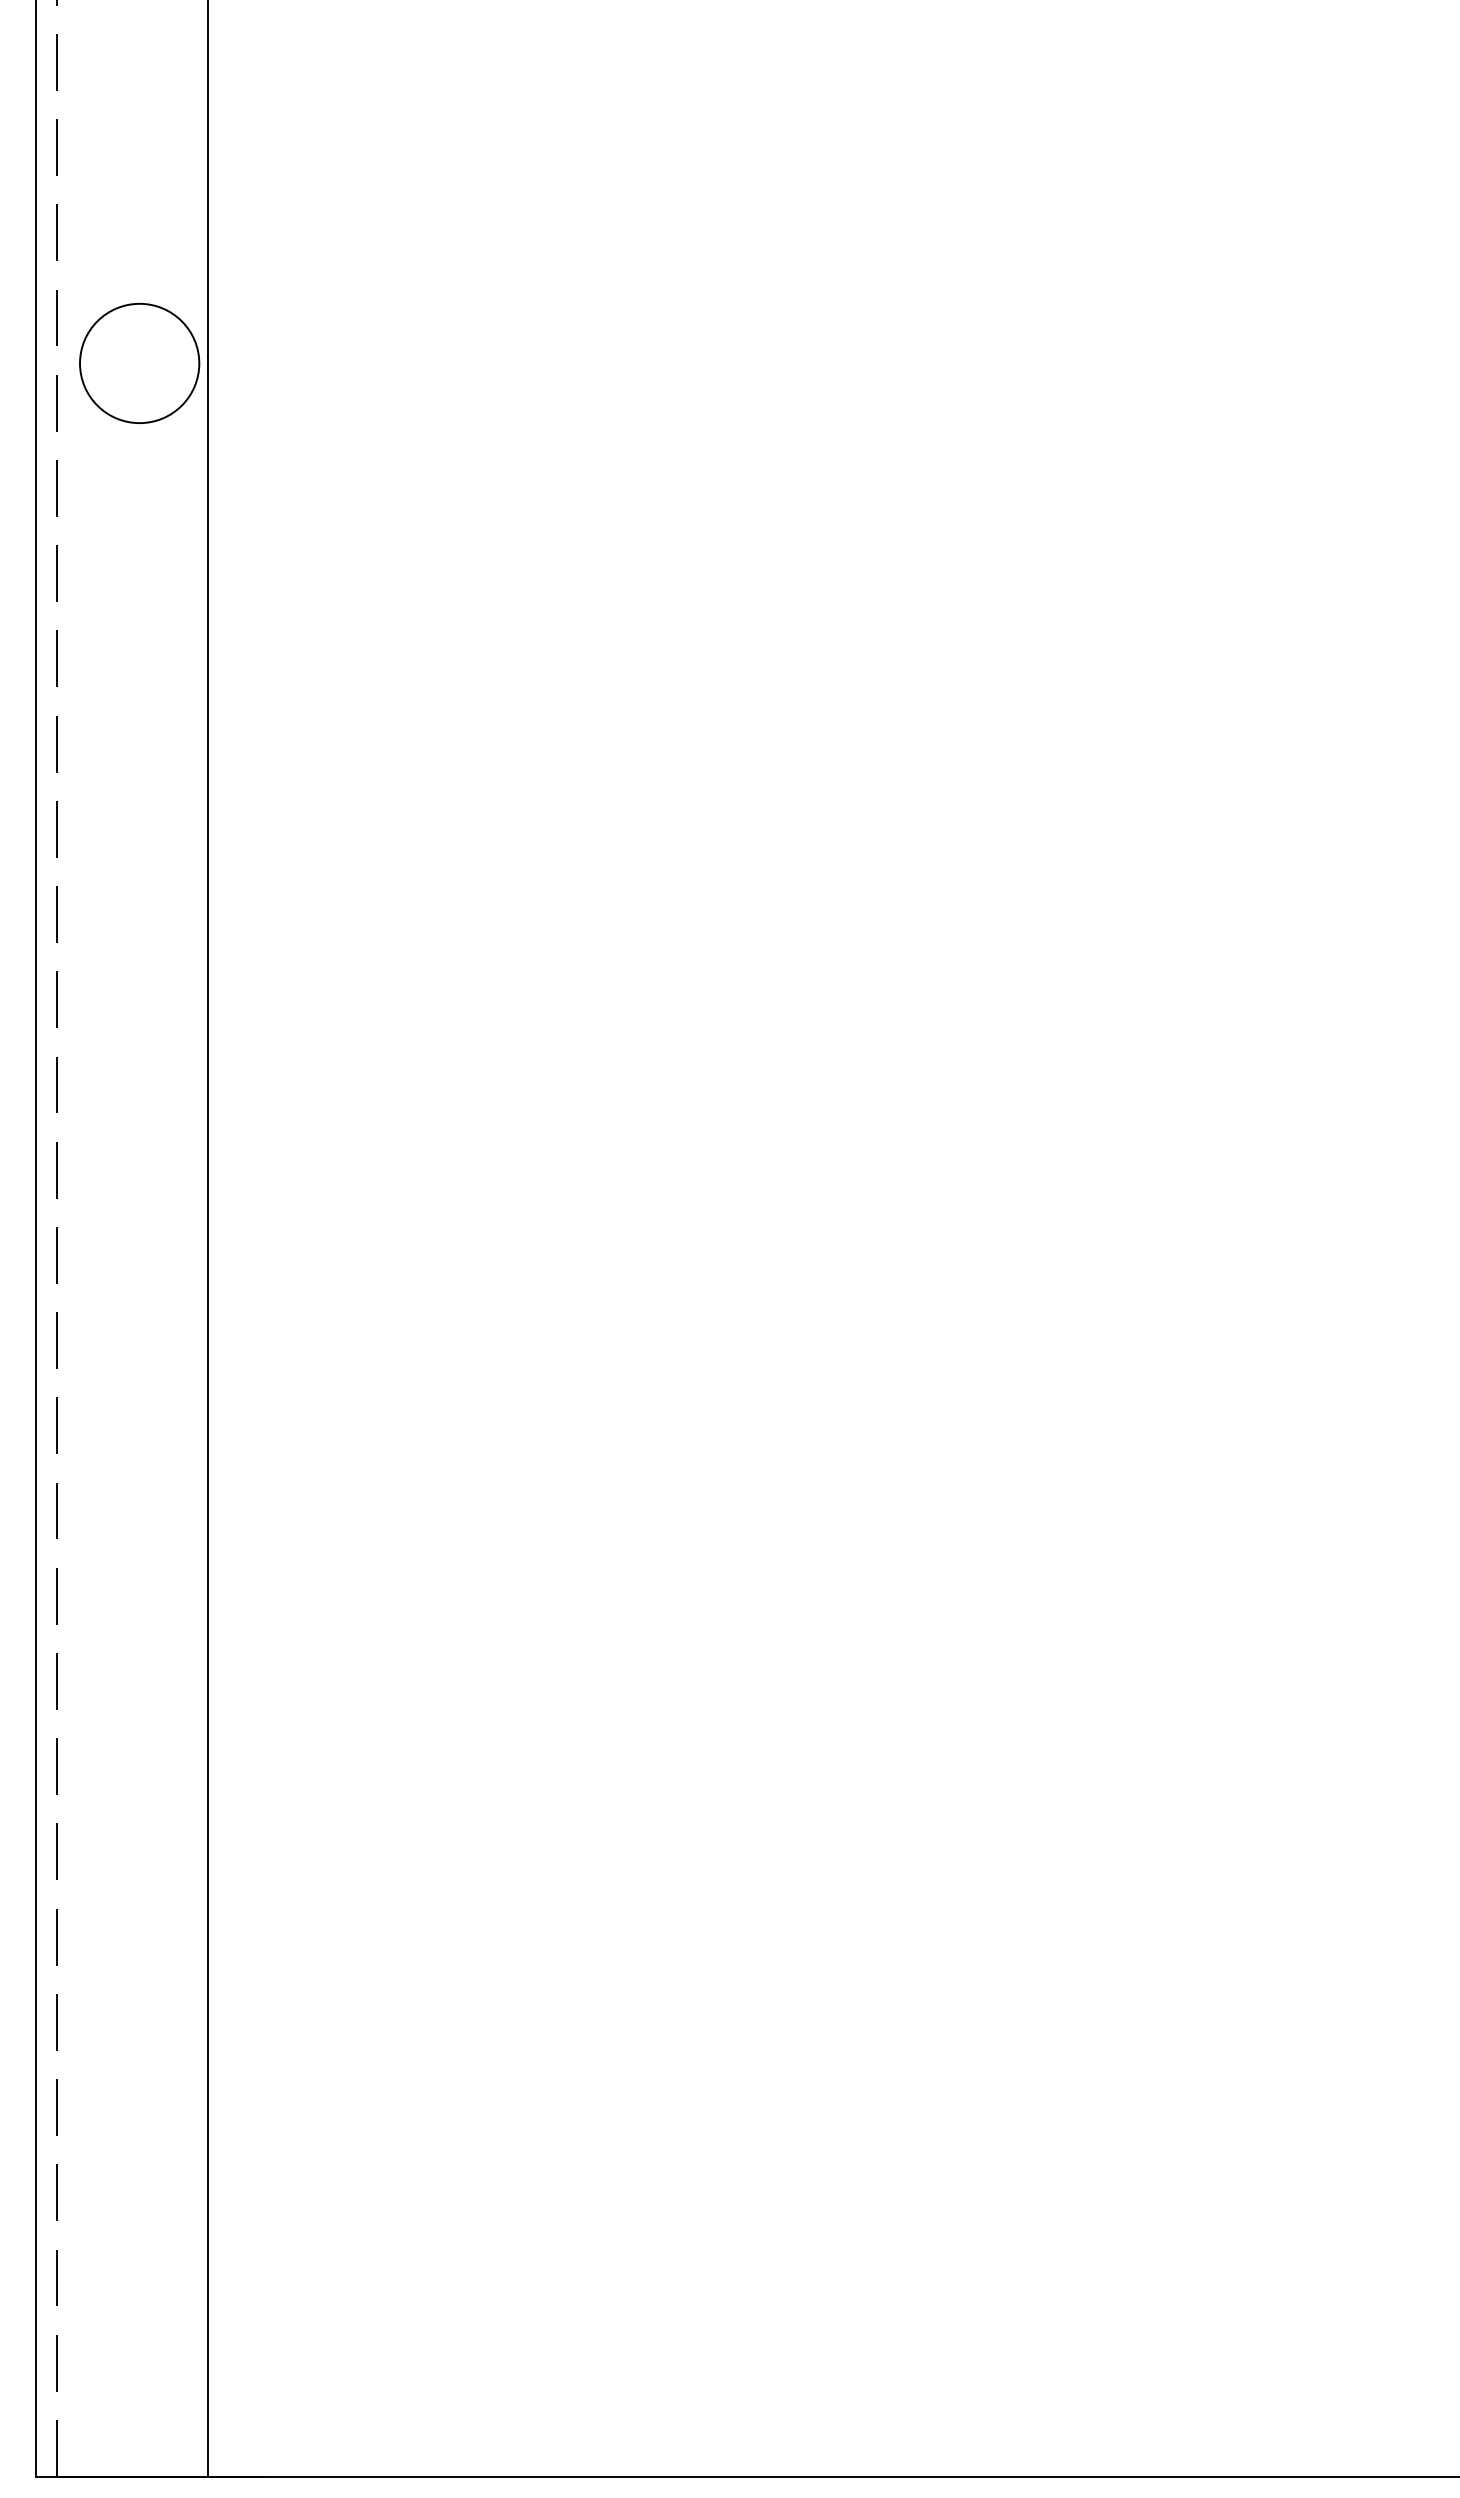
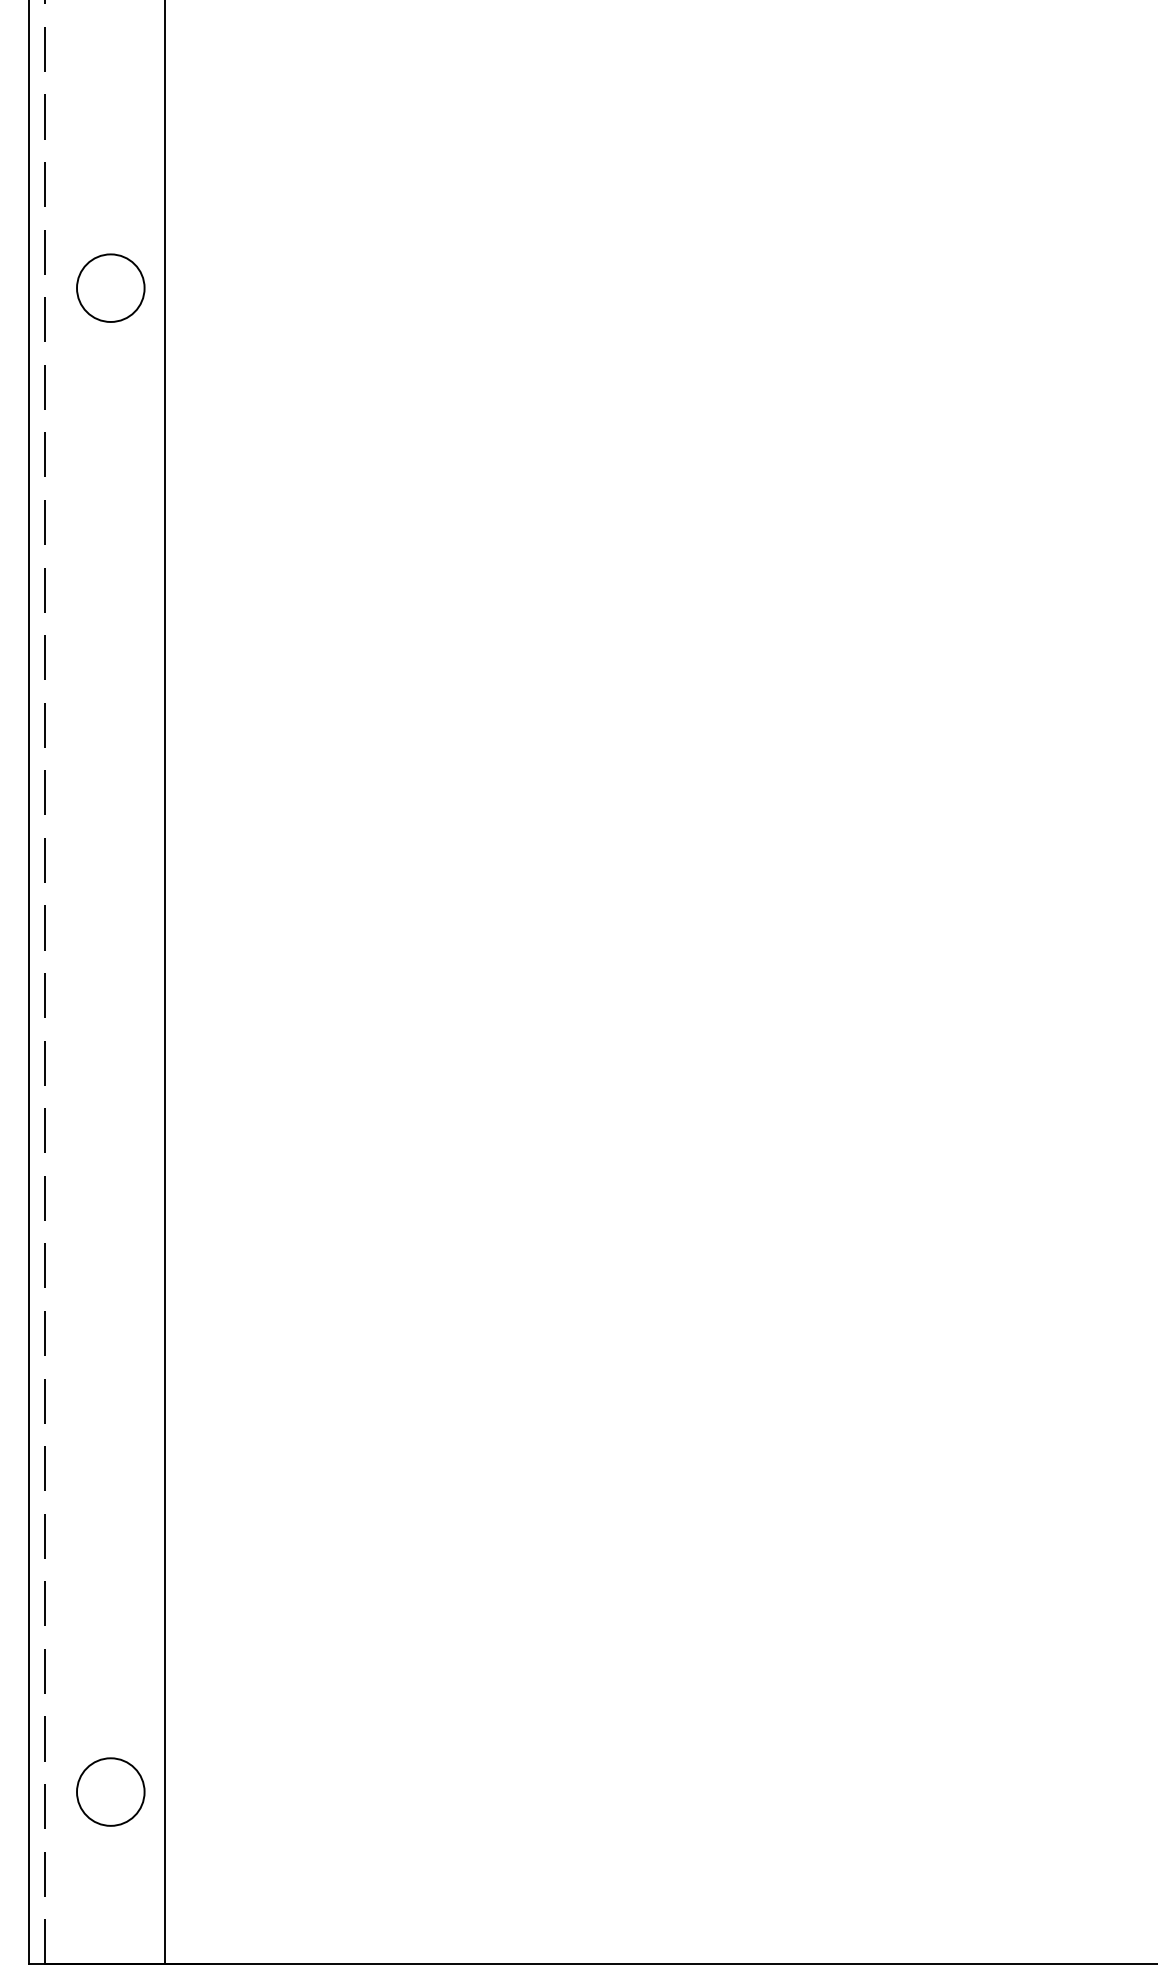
circle: (139, 363) -> (110, 288), size x0.71
circle: (139, 2259) -> (110, 1791), added

